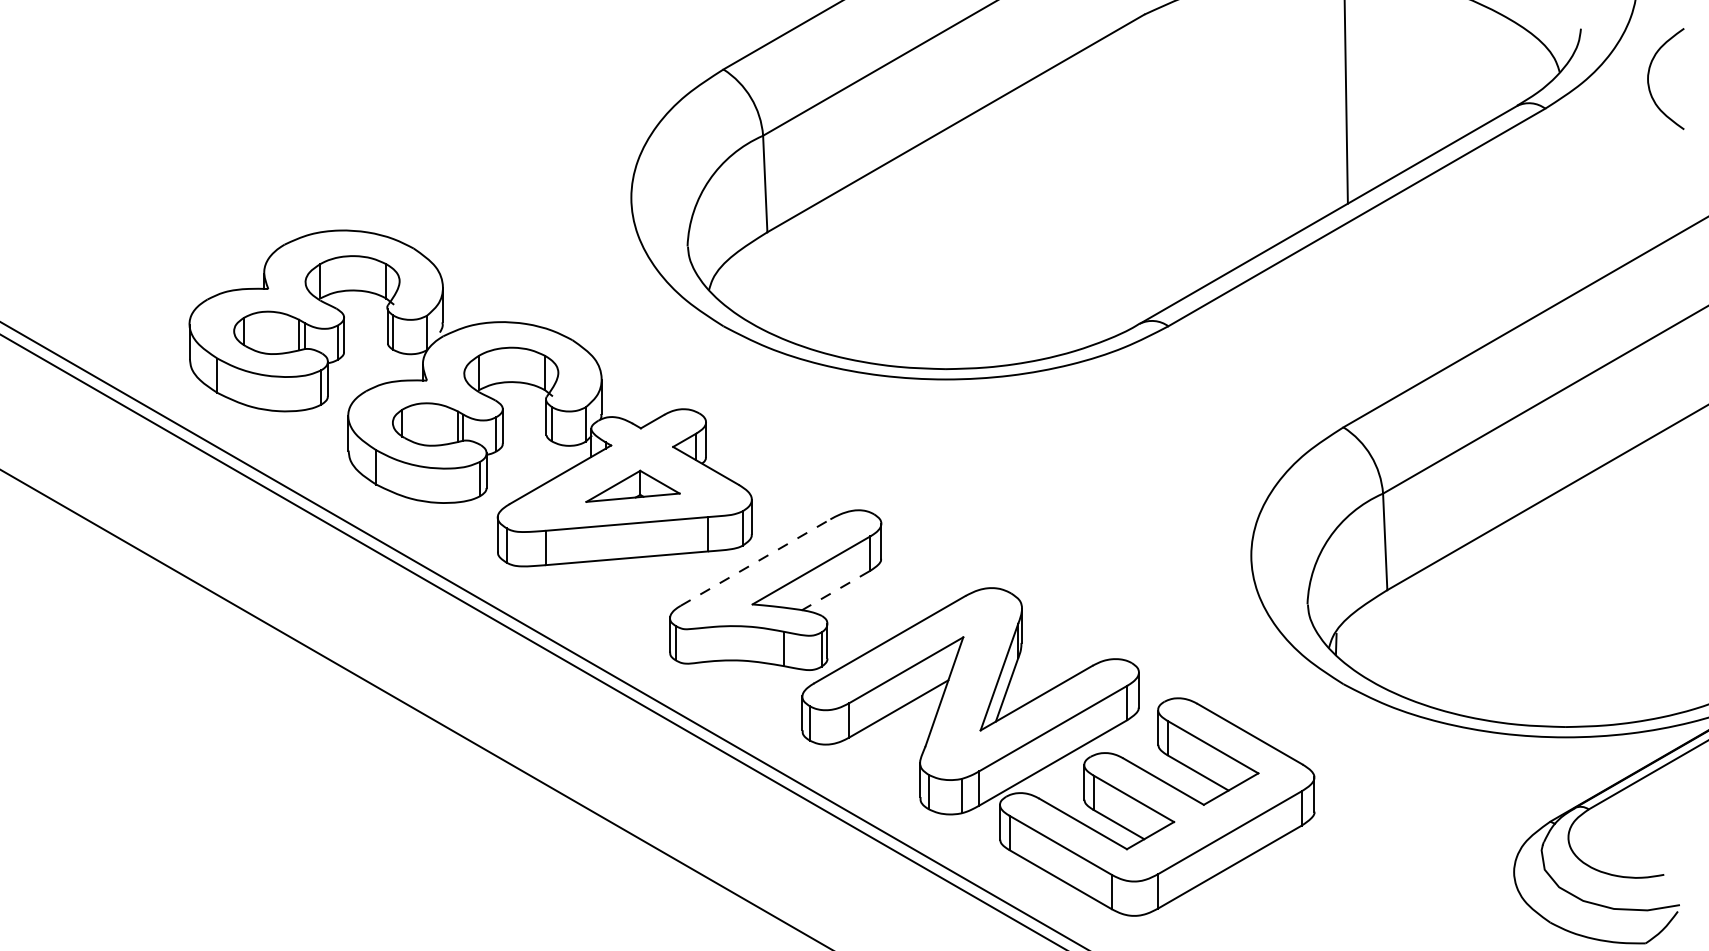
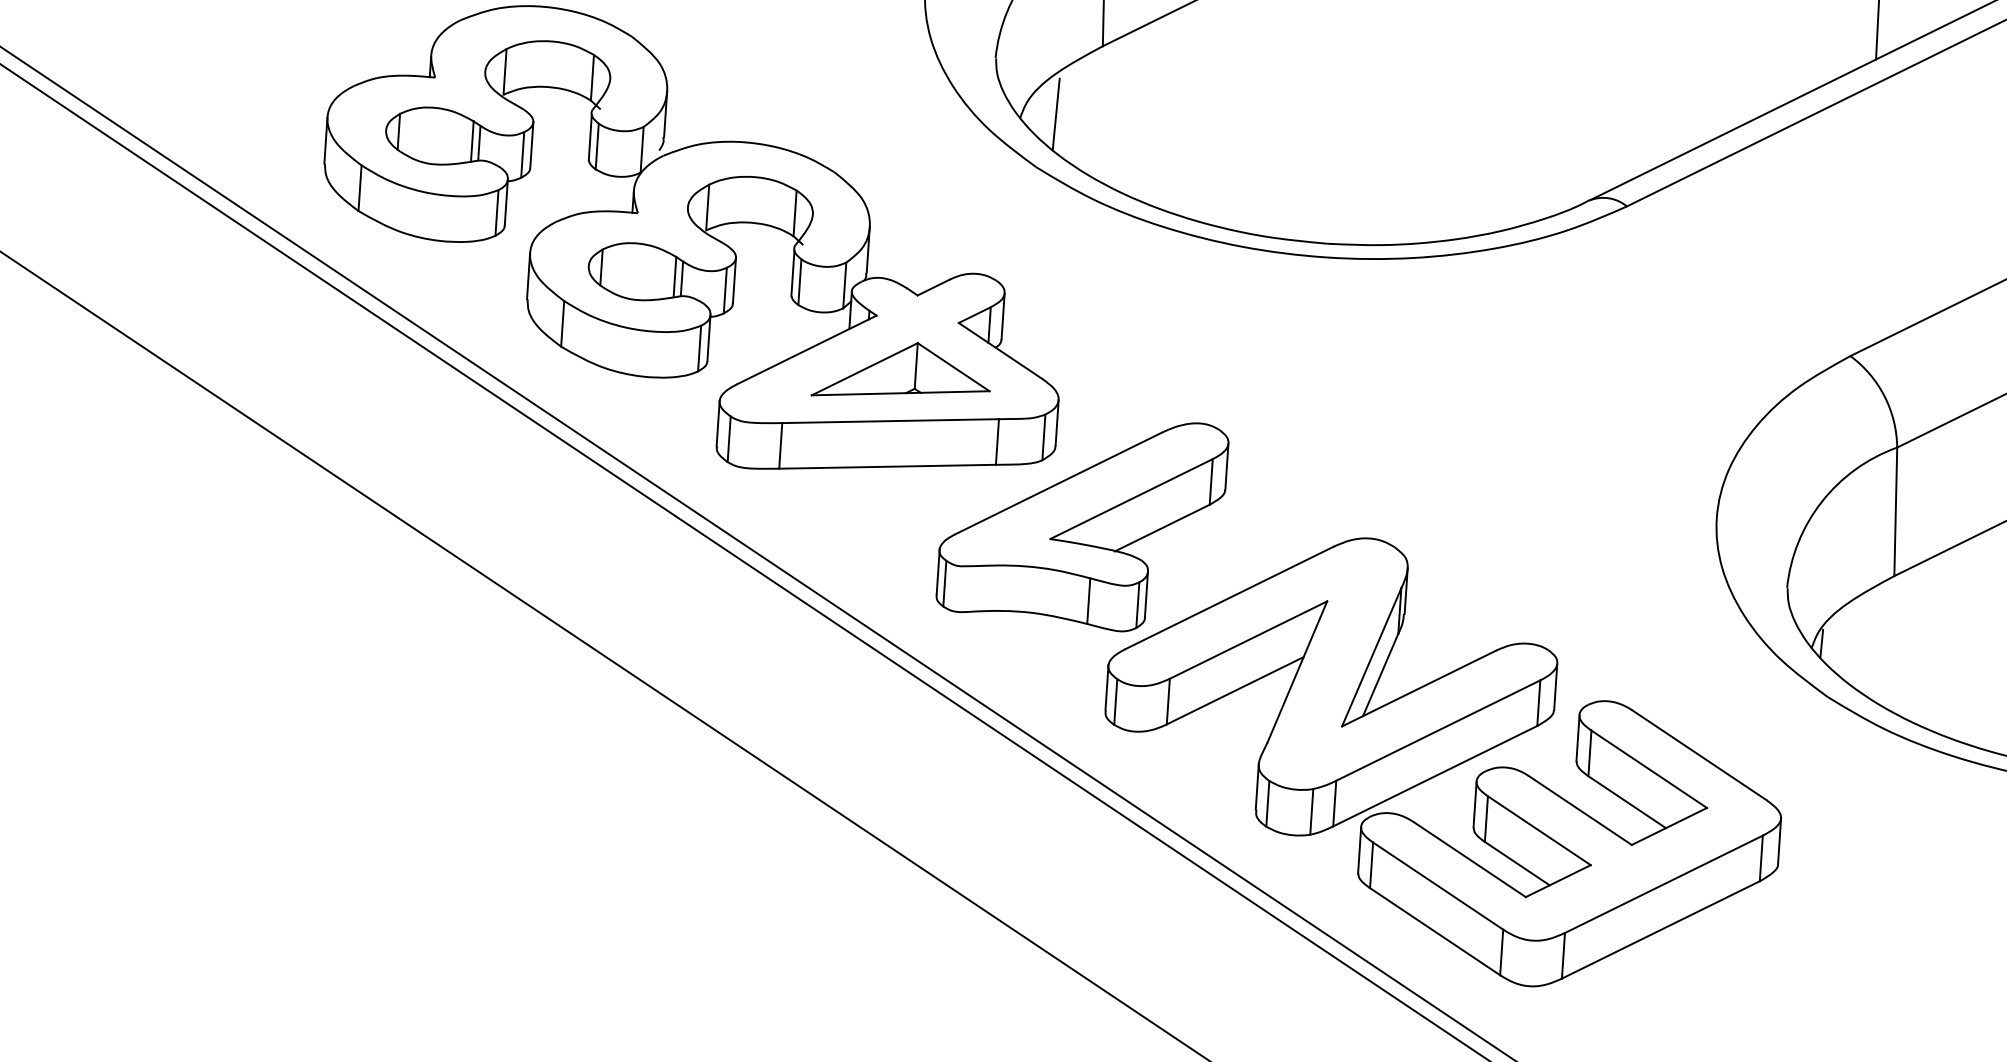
line: (735, 285) -> (1055, 114), added
part: (632, 486) -> (901, 371), size x1.43
line: (756, 562) -> (1059, 483), dashed -> solid
line: (835, 590) -> (1161, 527), dashed -> solid

